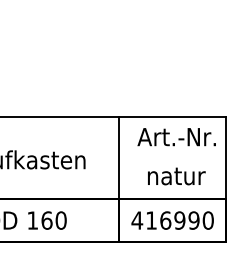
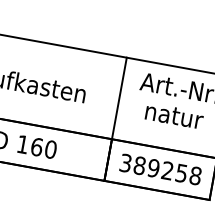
text: (176, 176) -> (174, 116), moved
text: (172, 220) -> (160, 169), 416990 -> 389258

